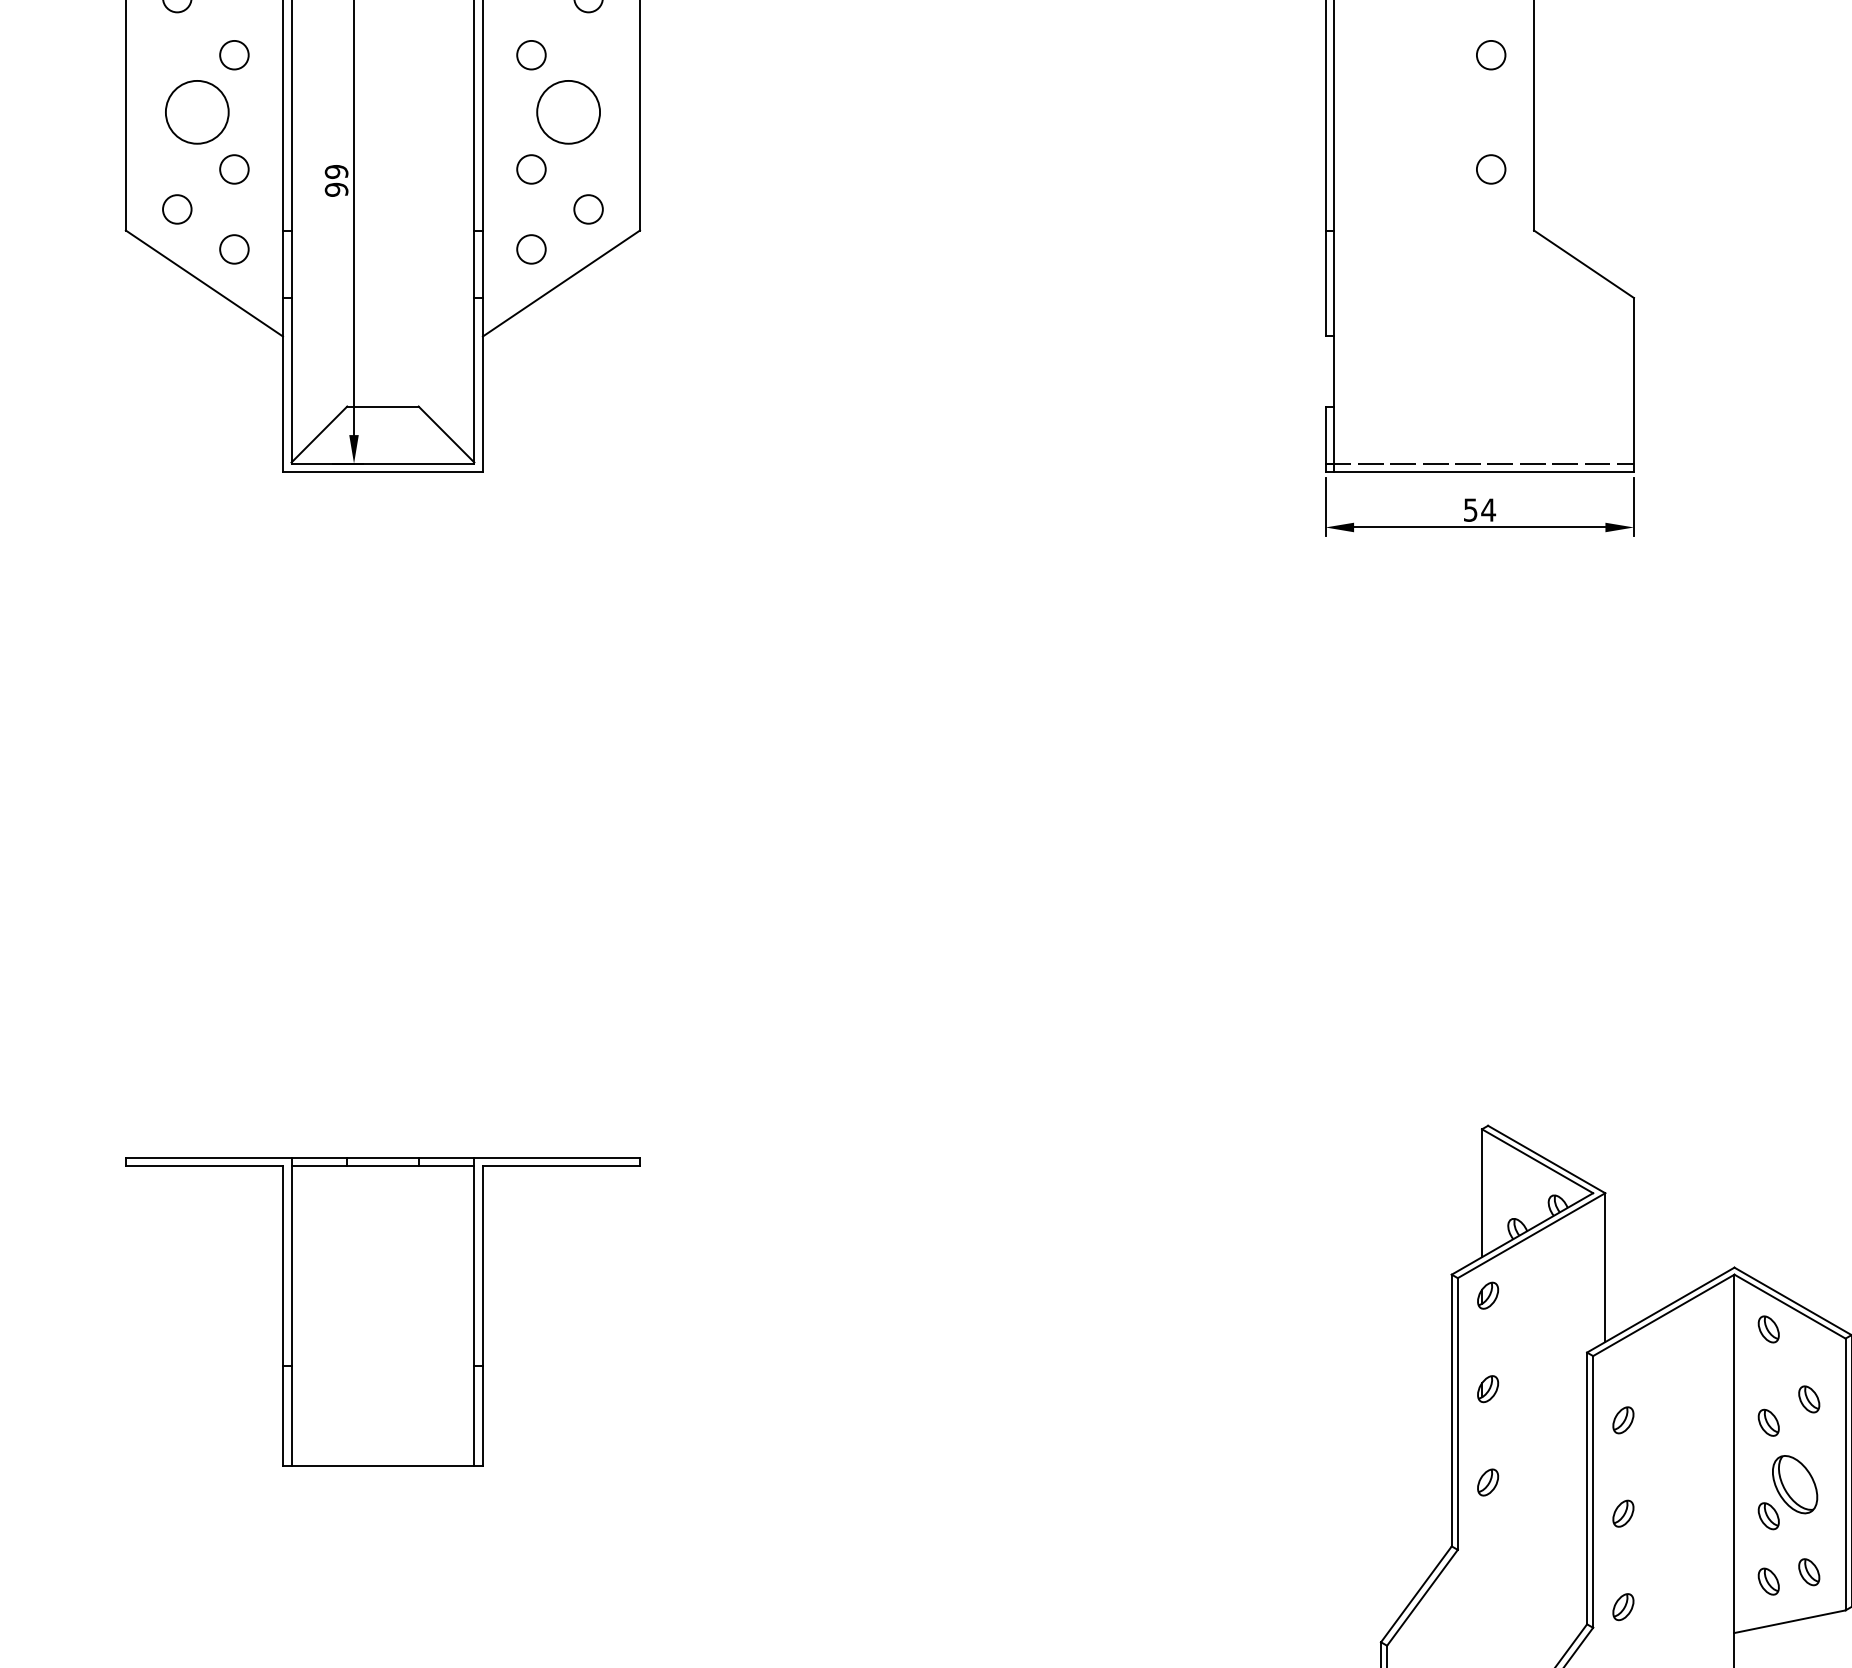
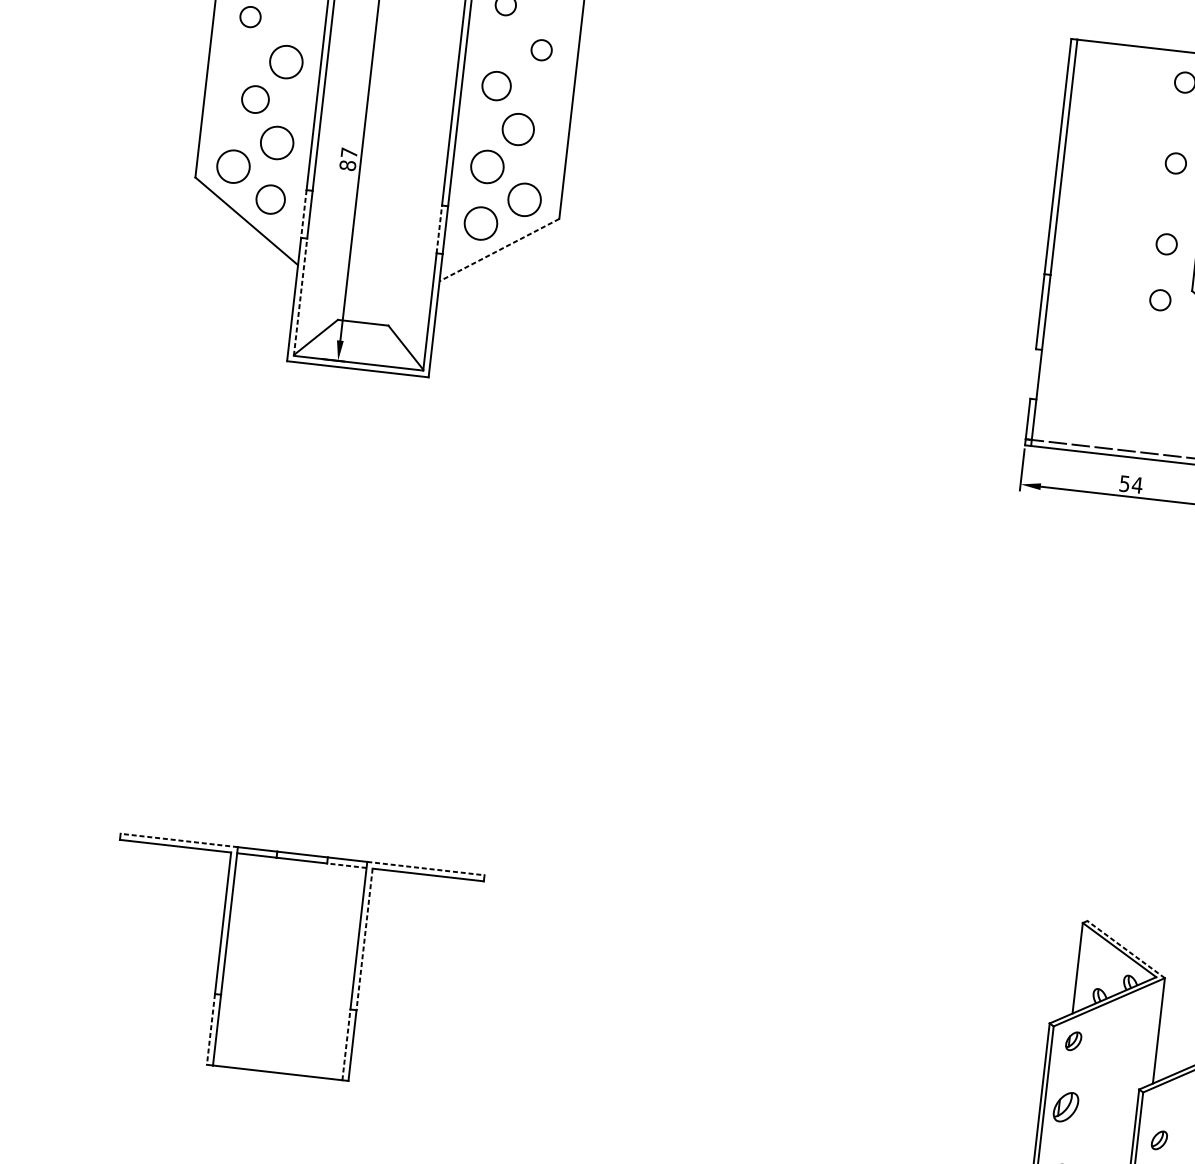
circle: (234, 54) -> (286, 61), size x1.6
circle: (531, 54) -> (496, 85), size x1.4
circle: (196, 111) -> (254, 98), size x0.6
circle: (568, 111) -> (518, 128), size x0.7
circle: (234, 169) -> (277, 143), size x1.6
circle: (531, 169) -> (487, 166), size x1.6
text: (336, 180) -> (348, 159), 99 -> 87
circle: (177, 209) -> (233, 166), size x1.6
circle: (588, 209) -> (524, 199), size x1.6
circle: (1491, 248) -> (1160, 300), added
circle: (234, 249) -> (270, 199), size x1.4
circle: (531, 249) -> (480, 223), size x1.6
line: (282, 264) -> (303, 214), solid -> dashed
line: (474, 264) -> (439, 229), solid -> dashed
line: (561, 283) -> (499, 250), solid -> dashed
line: (291, 380) -> (300, 296), solid -> dashed
line: (208, 1157) -> (179, 840), solid -> dashed
line: (557, 1157) -> (426, 868), solid -> dashed
line: (1546, 1159) -> (1126, 949), solid -> dashed
line: (446, 1166) -> (346, 865), solid -> dashed
line: (482, 1266) -> (364, 939), solid -> dashed
part: (1488, 1389) -> (1066, 1107), size x1.6
line: (282, 1416) -> (210, 1029), solid -> dashed
line: (474, 1416) -> (346, 1045), solid -> dashed

